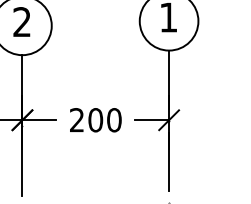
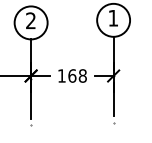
text: (94, 119) -> (71, 75), 200 -> 168

